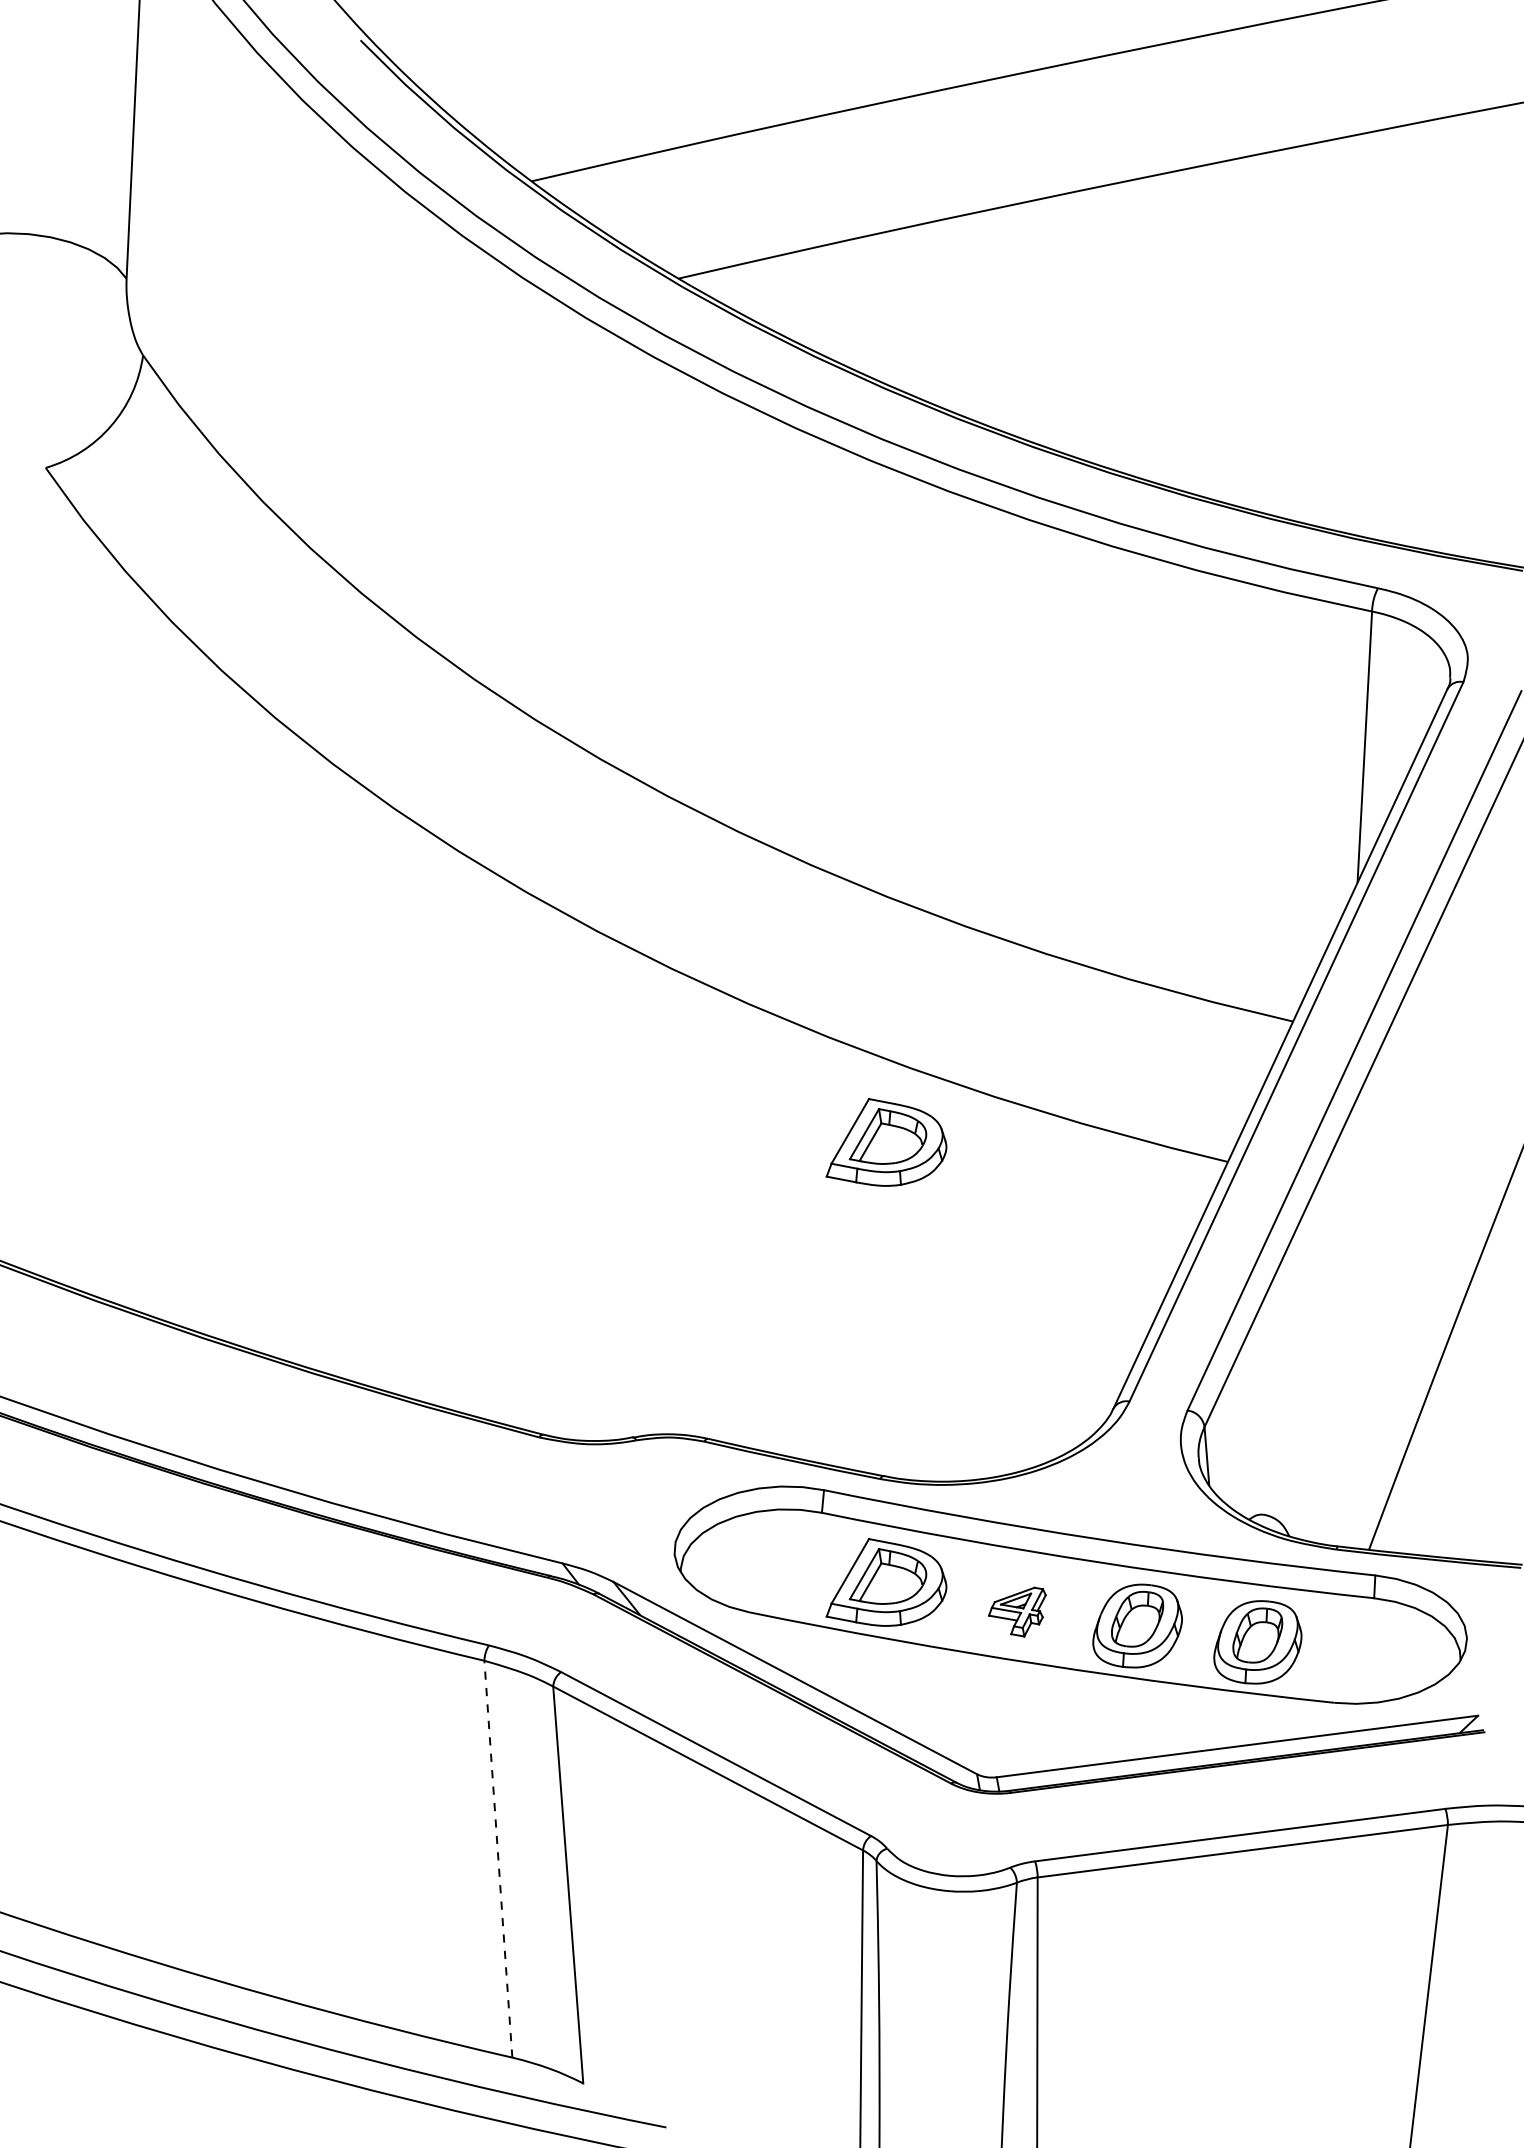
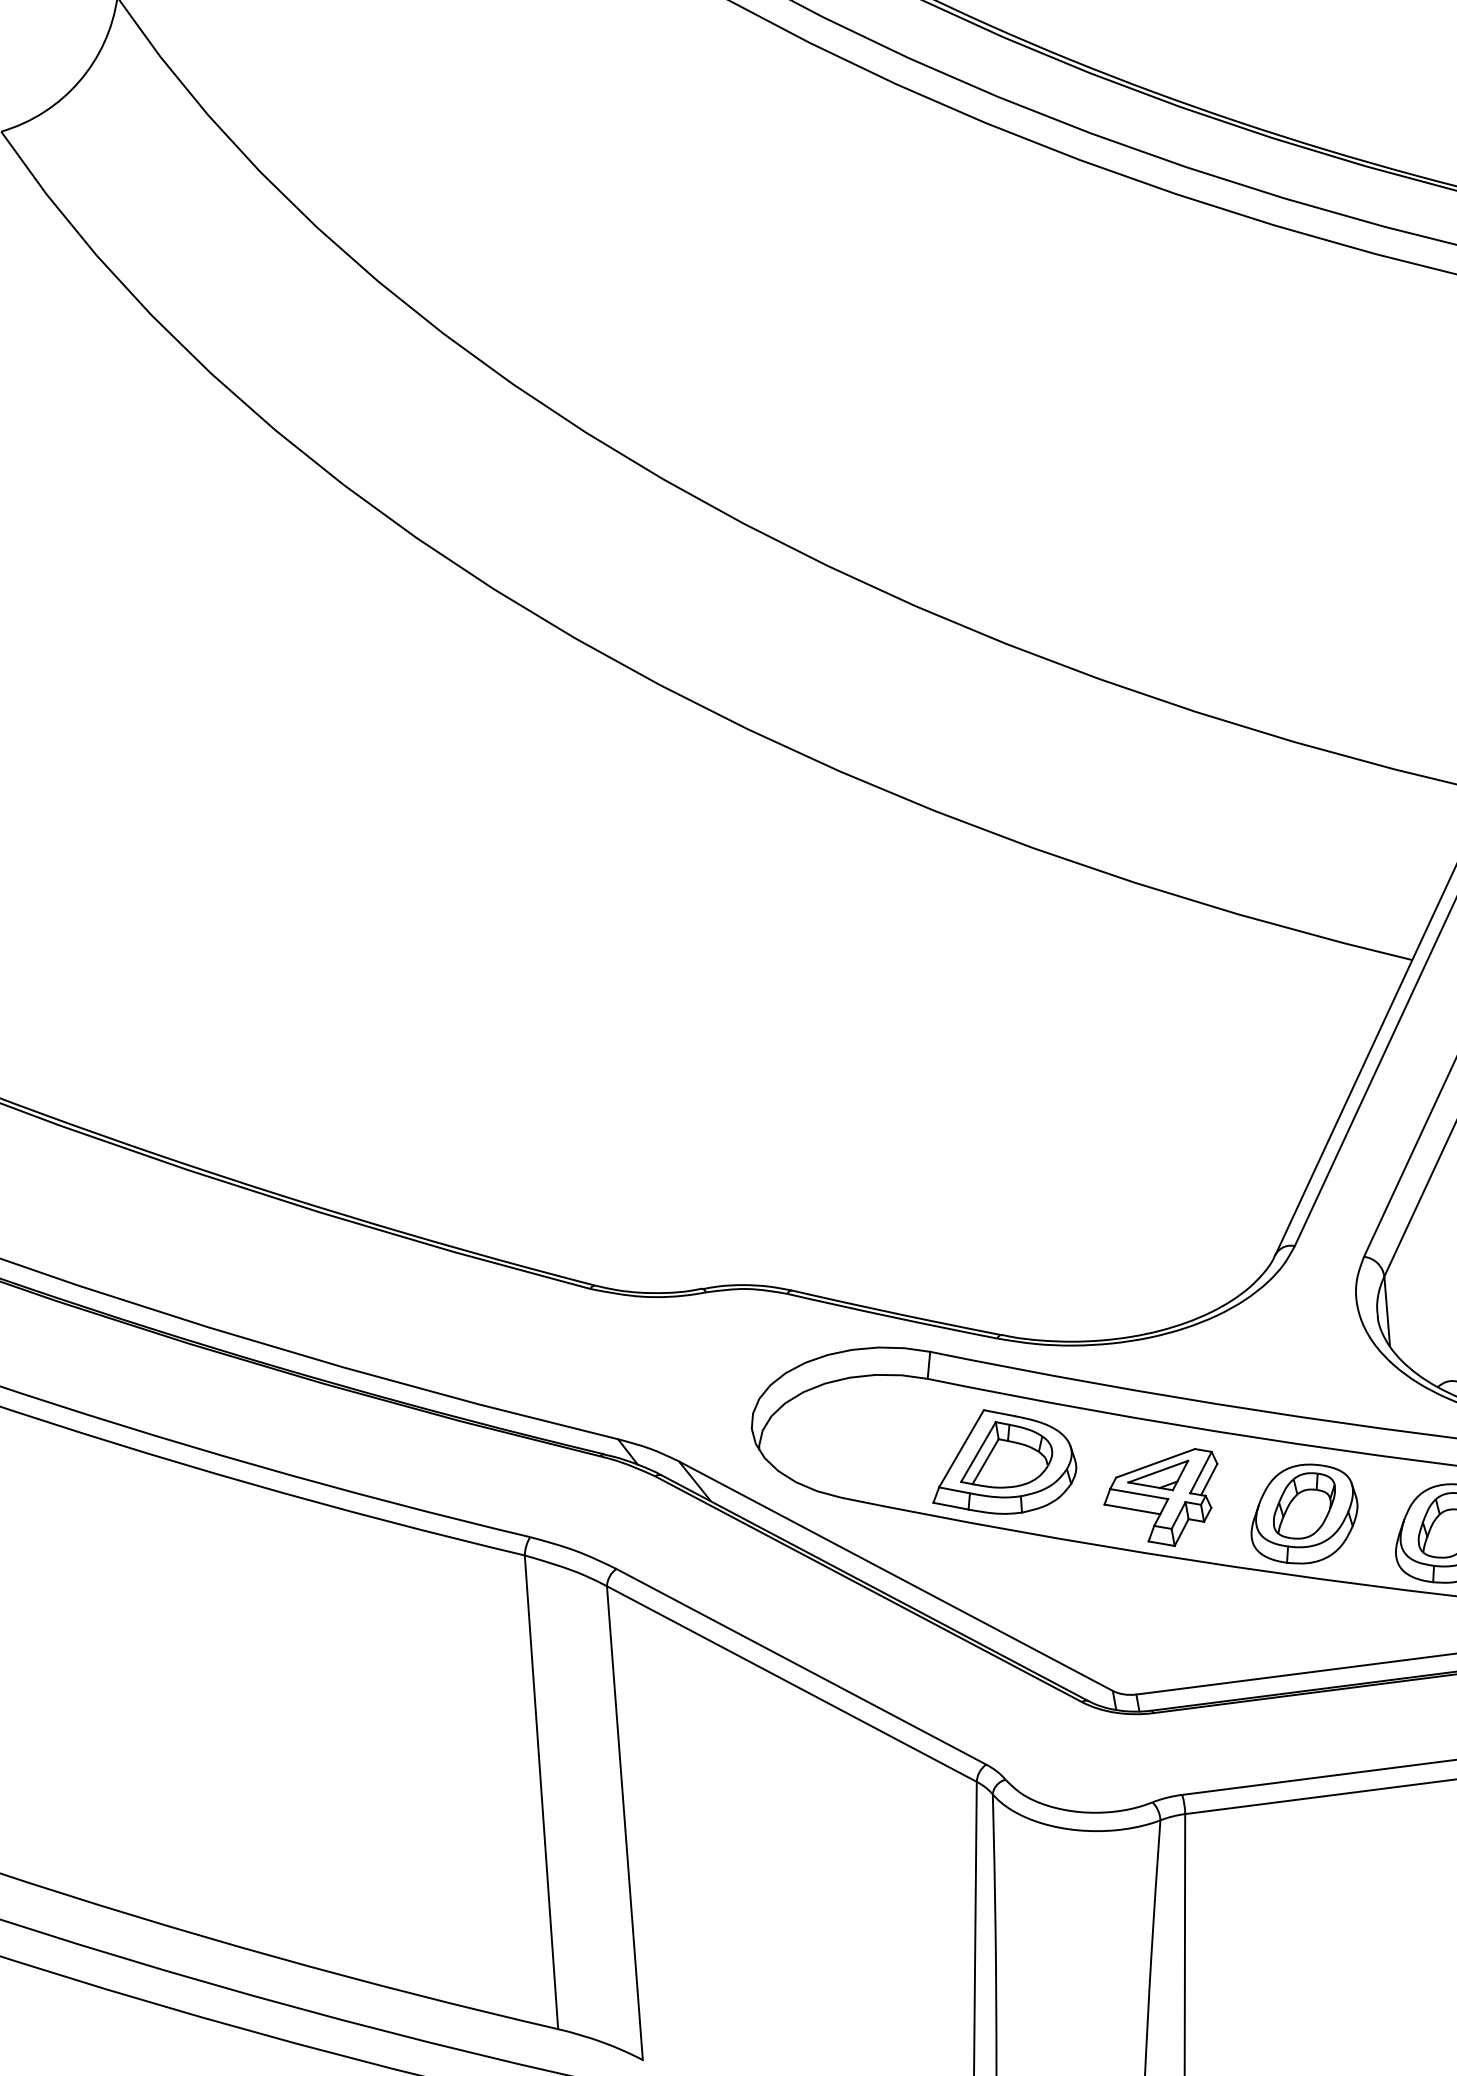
part: (886, 1142) -> (1004, 936), removed
part: (1017, 1611) -> (1161, 1496), size x1.67
line: (498, 1859) -> (541, 1792), dashed -> solid

